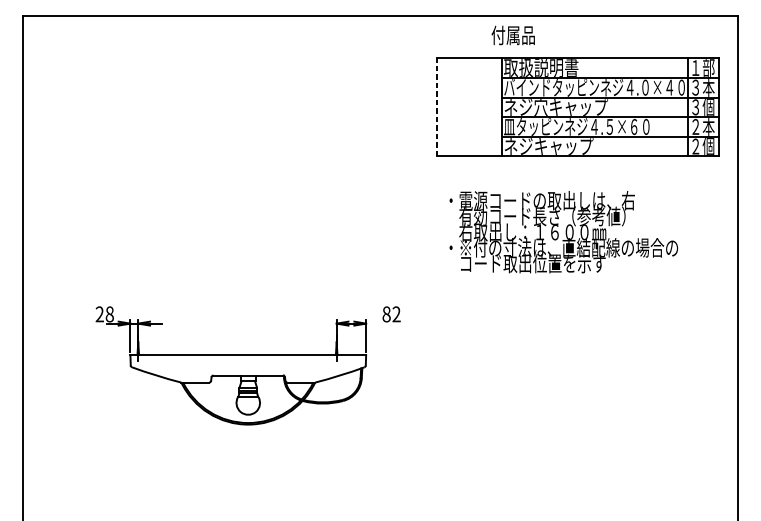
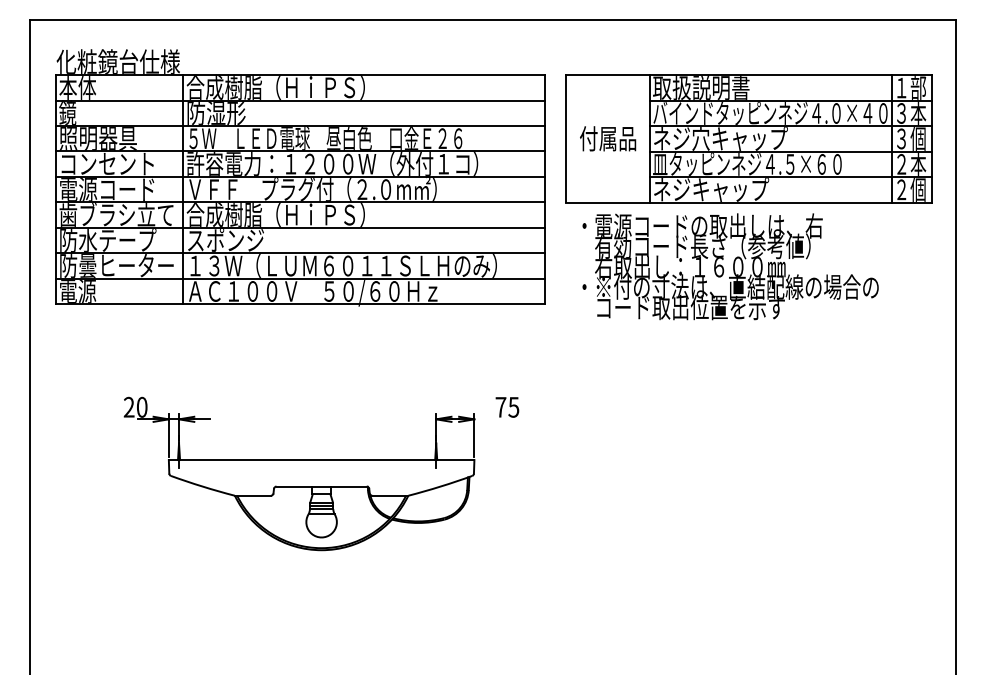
text: (513, 35) -> (608, 138), moved
line: (436, 106) -> (565, 138), dashed -> solid
part: (231, 137) -> (300, 177), added
text: (563, 231) -> (730, 266), moved
text: (391, 313) -> (507, 406), 82 -> 75
text: (109, 314) -> (141, 407), 28 -> 20

